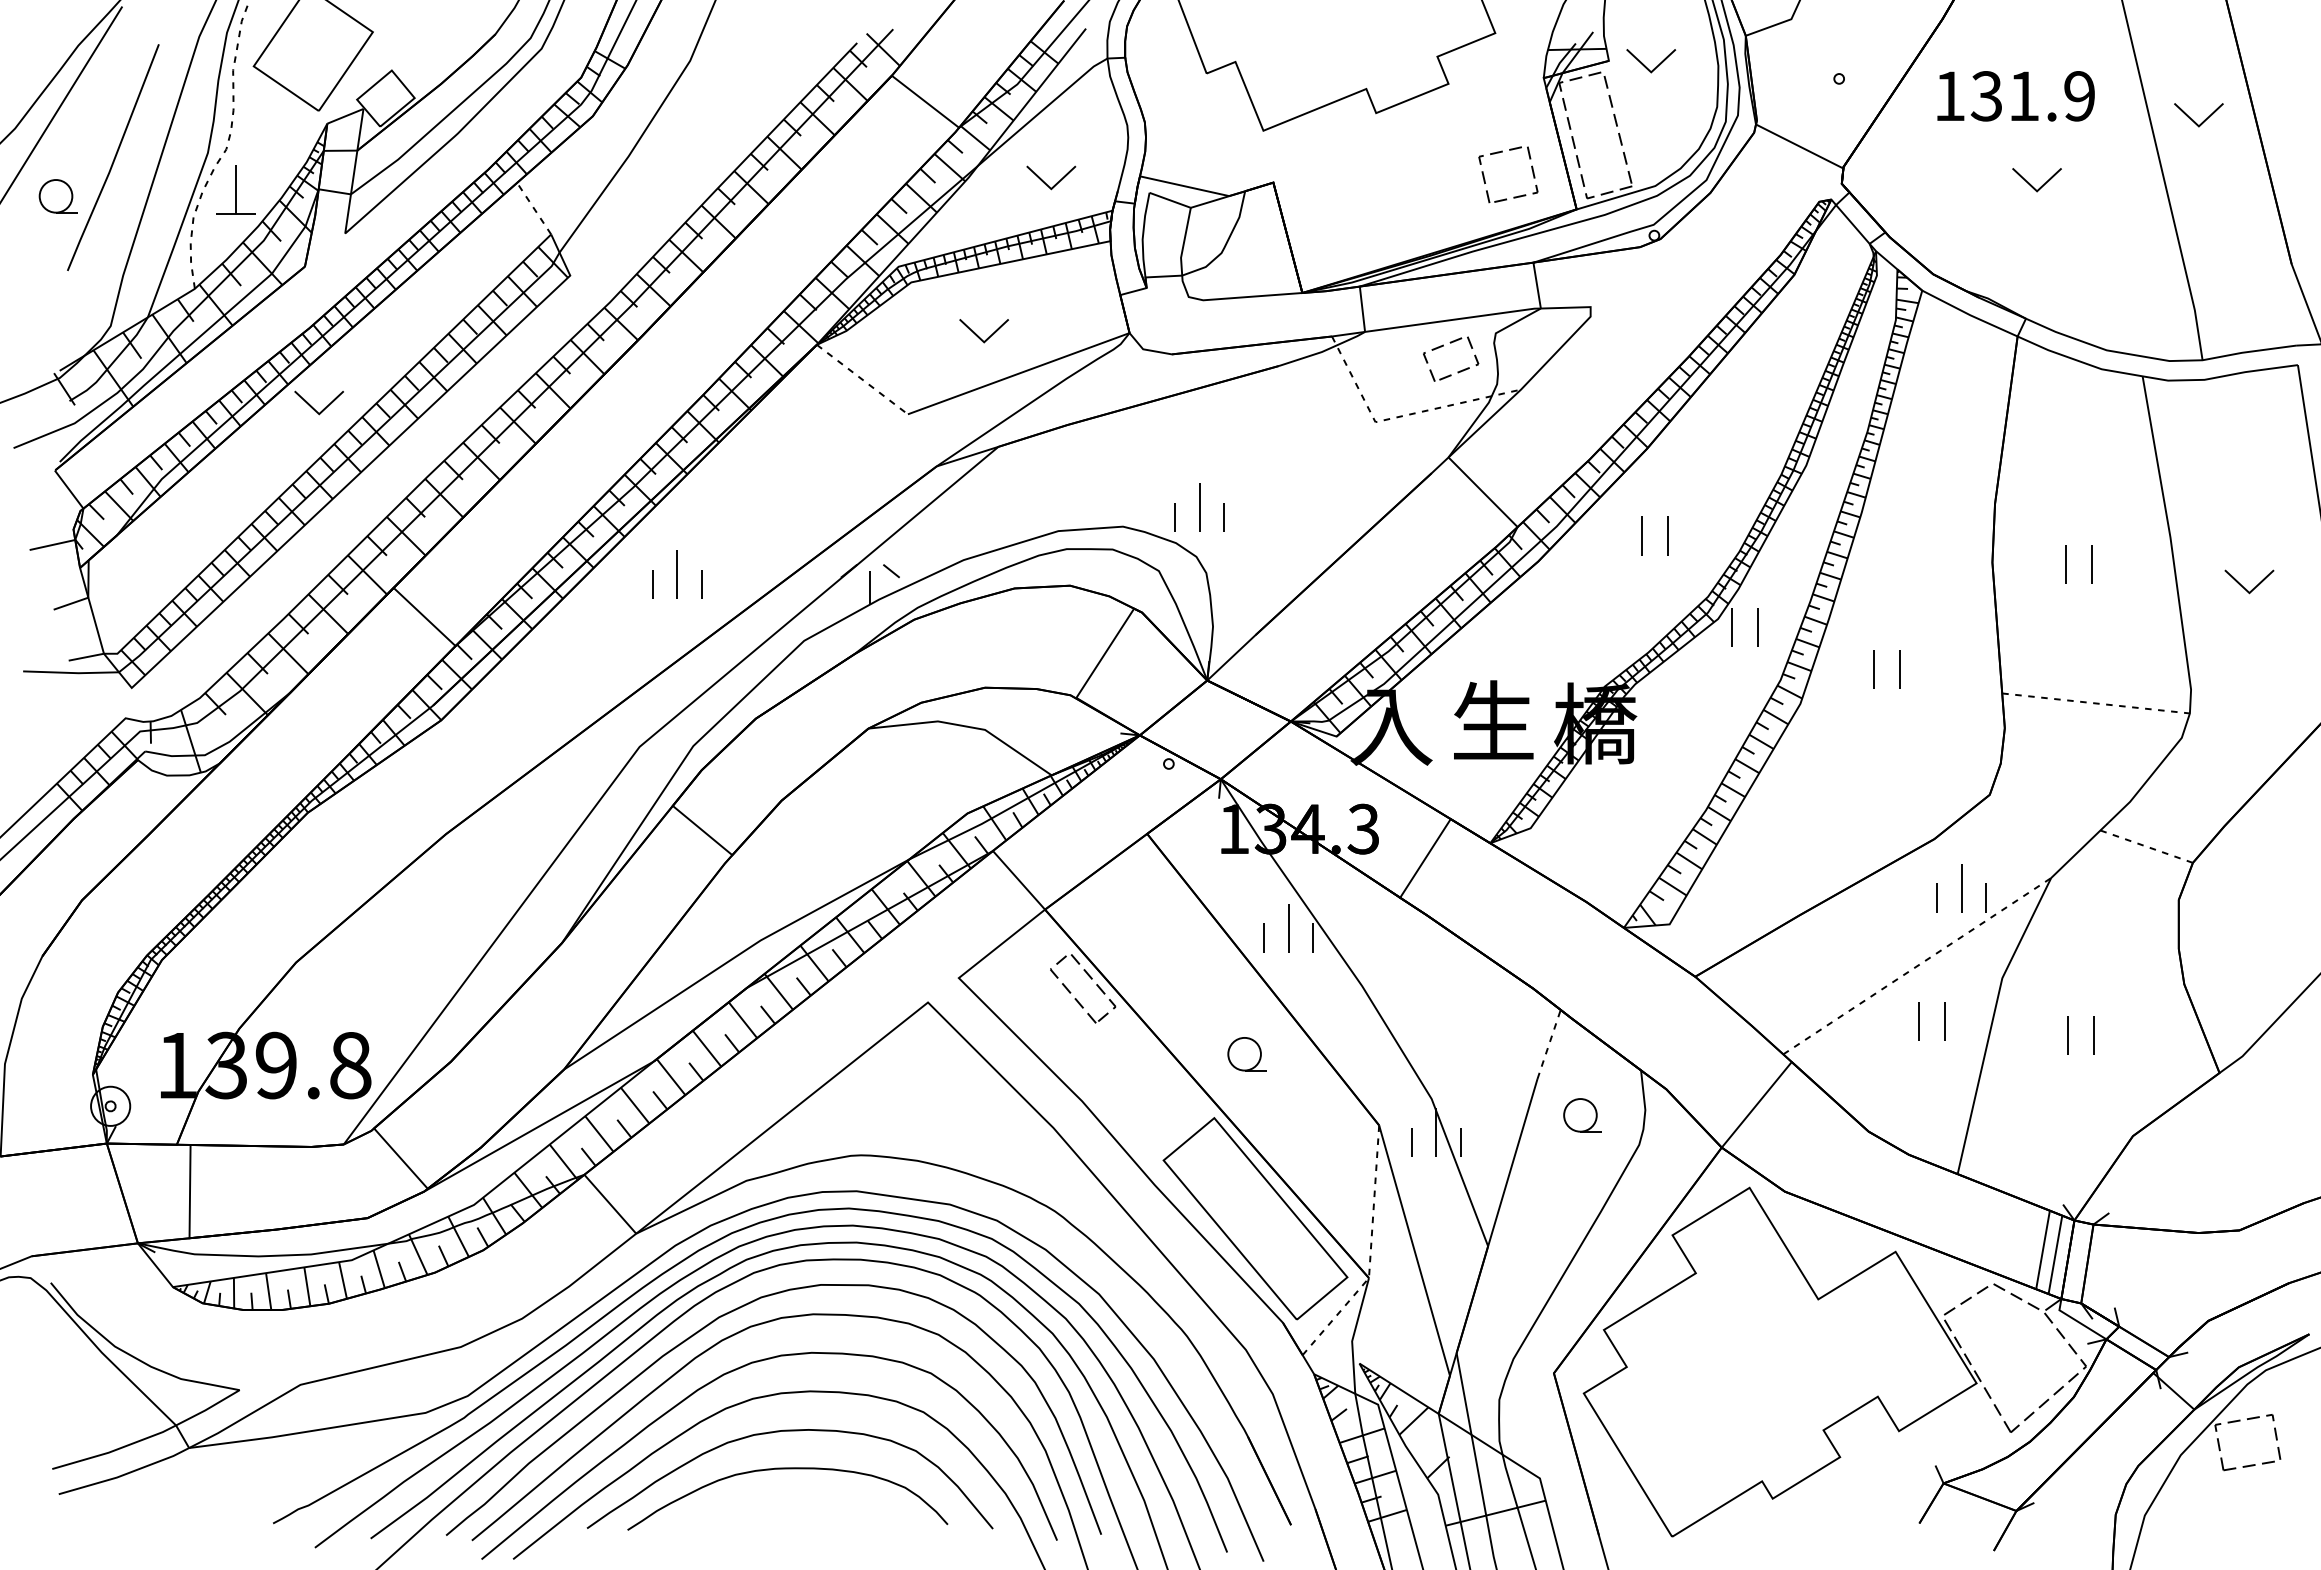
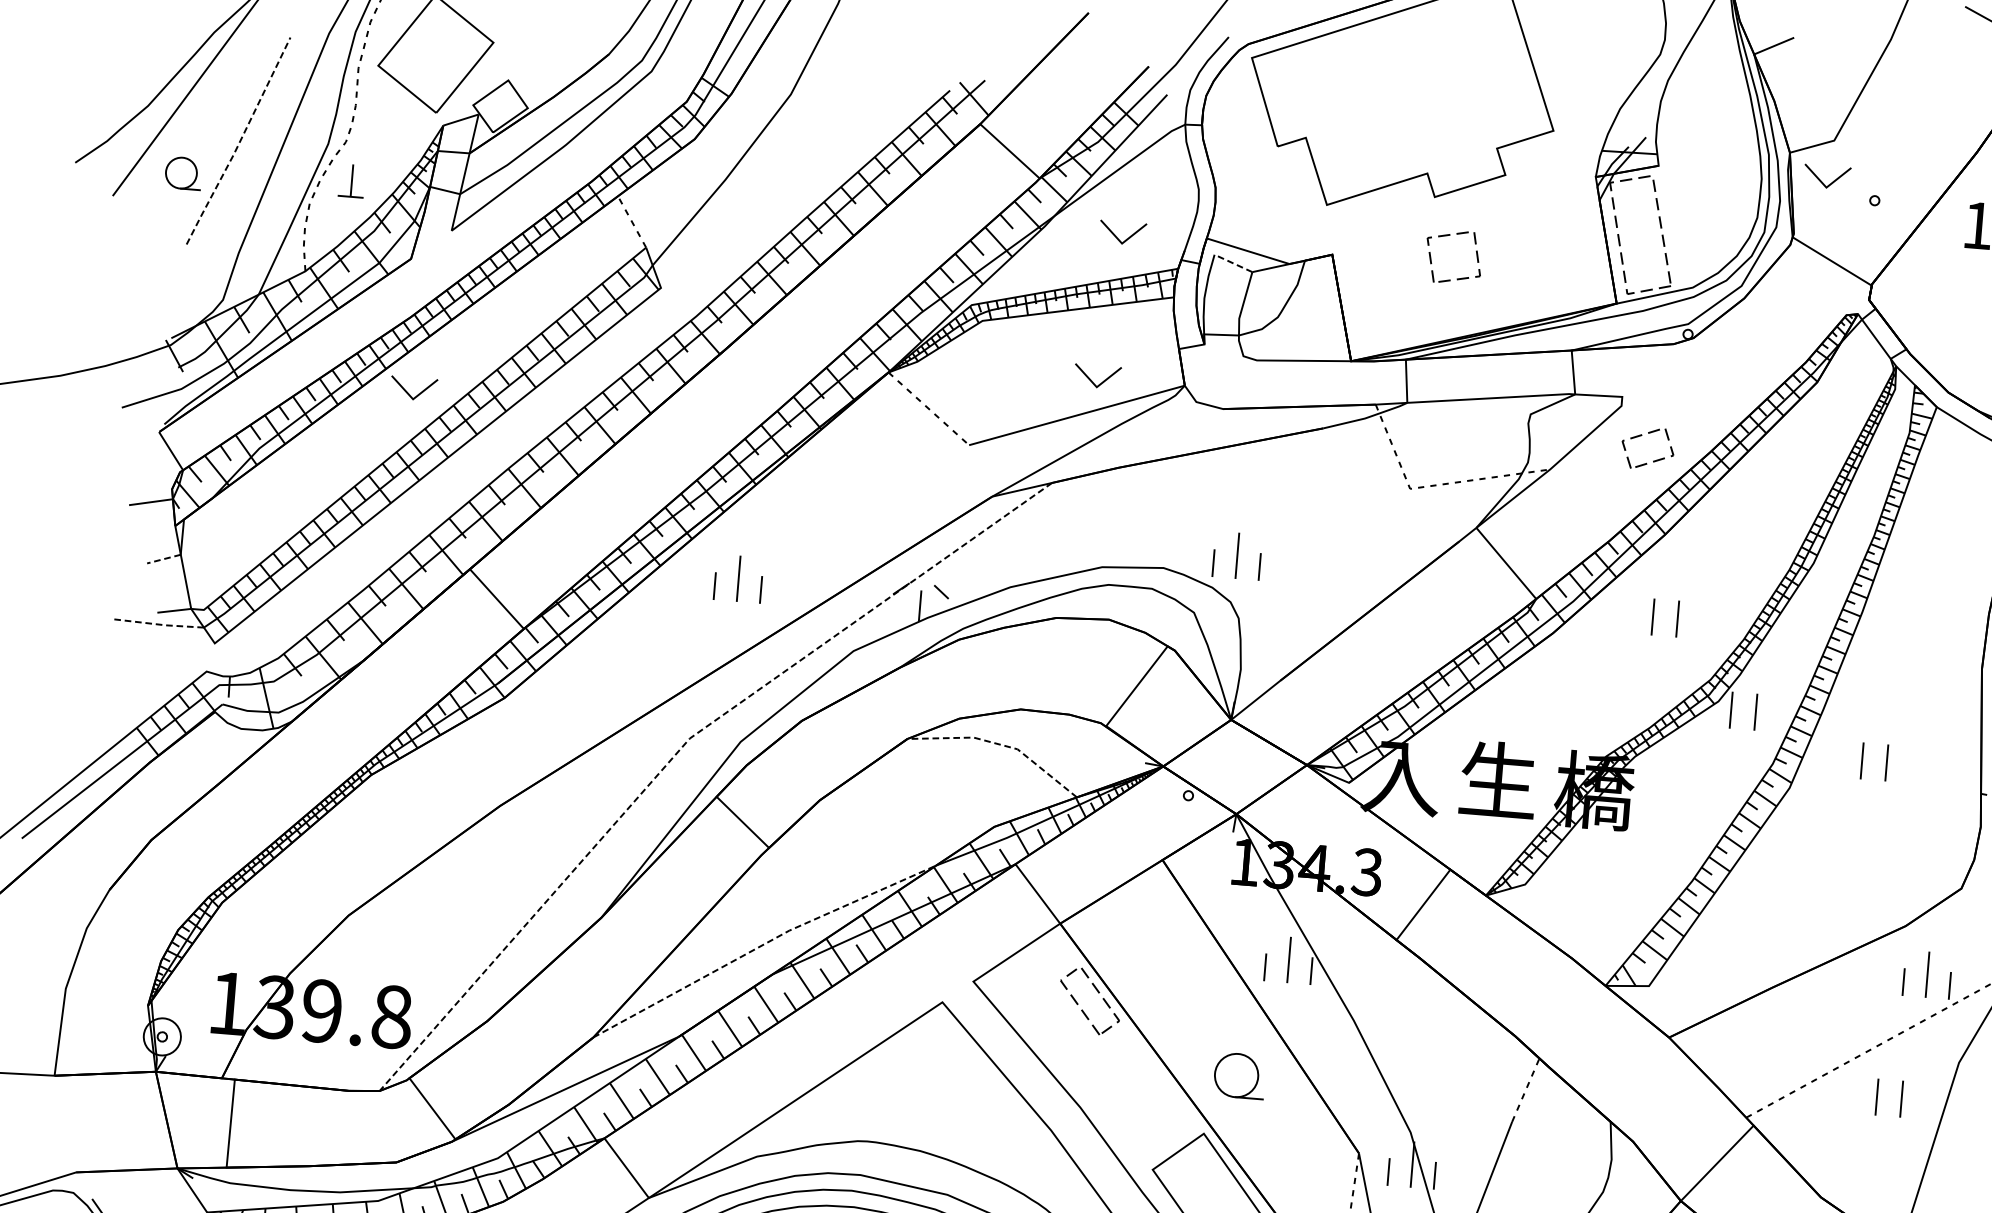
part: (1654, 67) -> (1829, 183), moved
part: (1502, 152) -> (1450, 235), moved
line: (114, 159) -> (239, 142), solid -> dashed
part: (235, 189) -> (351, 180), size x0.7
line: (1170, 200) -> (1233, 263), solid -> dashed
part: (978, 335) -> (1091, 380), moved
part: (1457, 371) -> (1653, 460), moved
line: (70, 603) -> (163, 558), solid -> dashed
line: (71, 672) -> (159, 624), solid -> dashed
line: (966, 726) -> (1000, 744), solid -> dashed
line: (631, 758) -> (681, 748), solid -> dashed
line: (734, 957) -> (763, 944), solid -> dashed
part: (1246, 1054) -> (1239, 1076), size x1.4
part: (1582, 1115) -> (1551, 1159), removed

